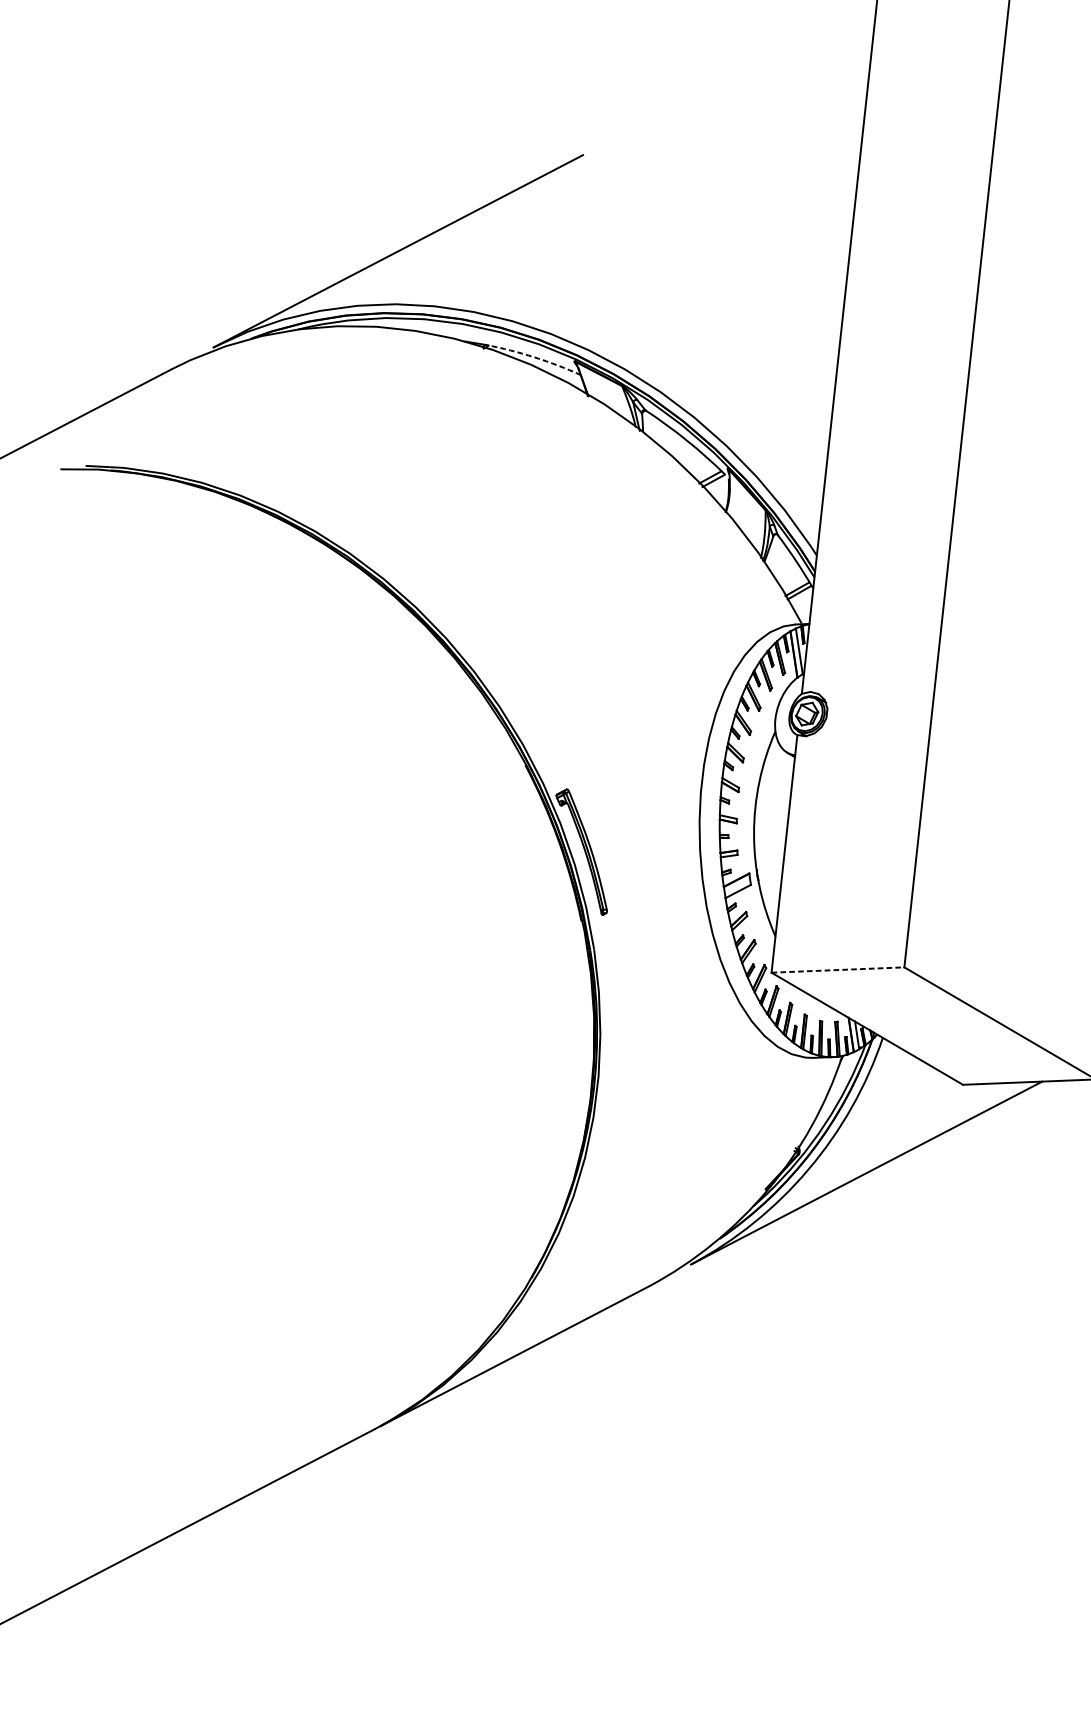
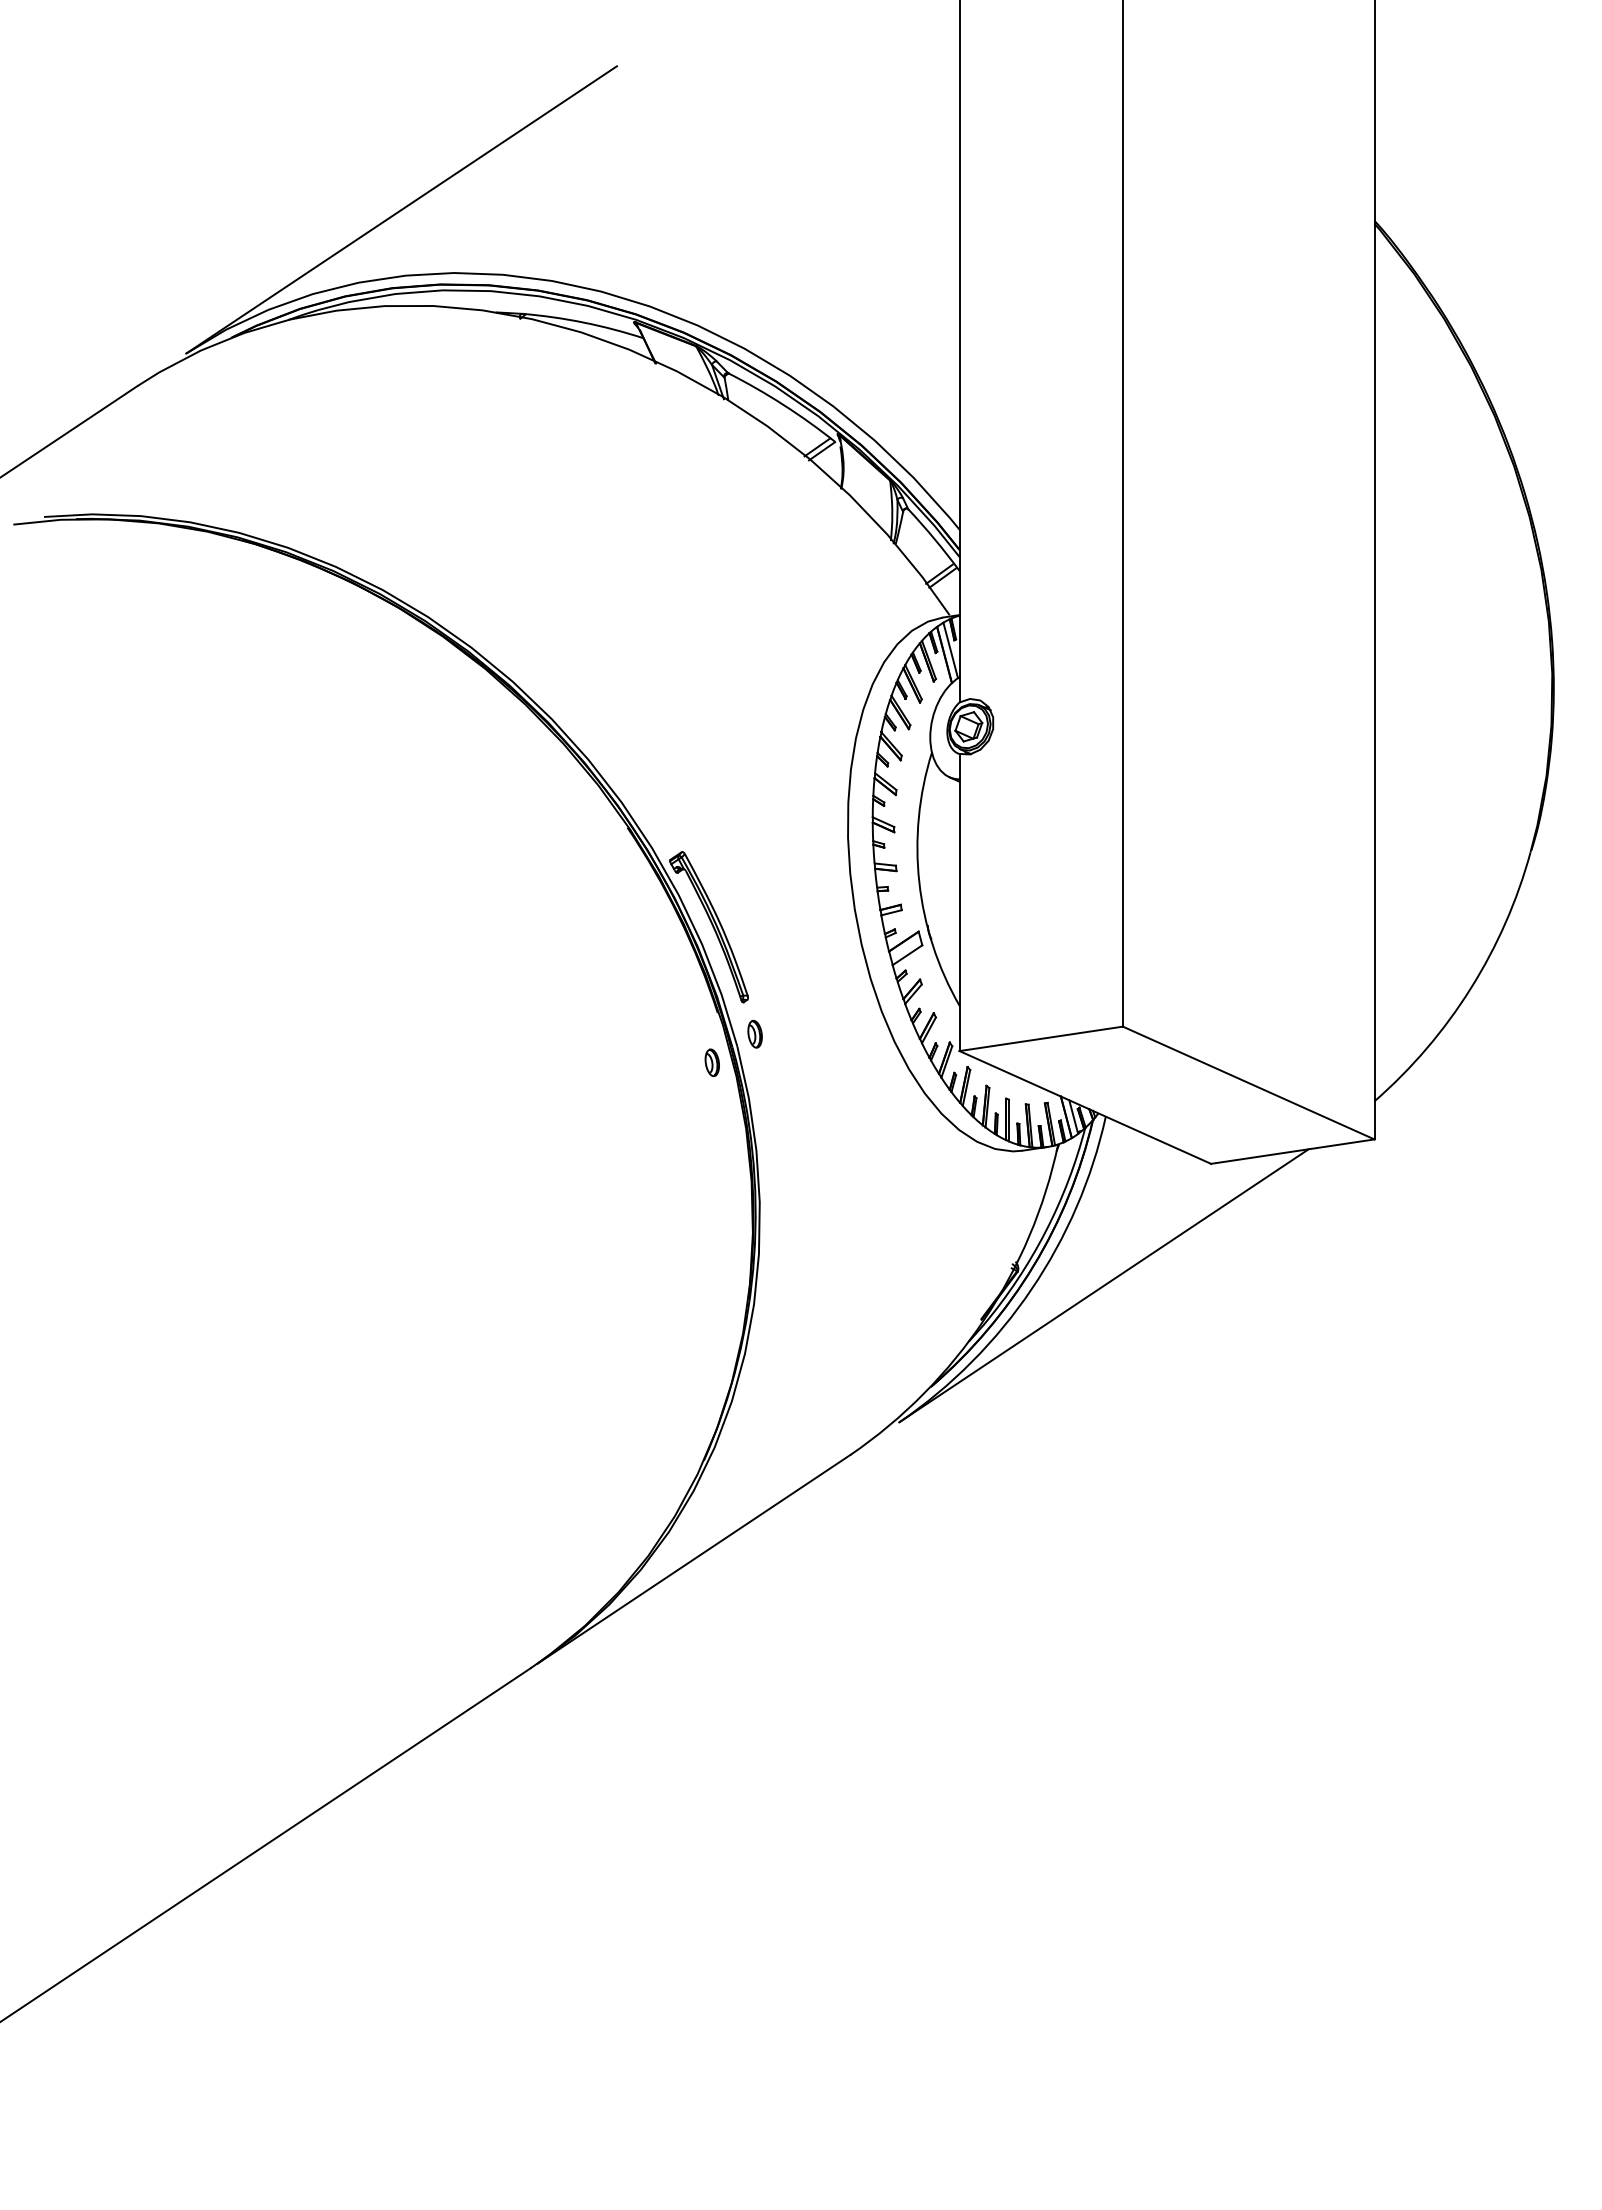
arc: (534, 357) -> (584, 322), dashed -> solid
part: (608, 941) -> (754, 1034), added
part: (572, 960) -> (711, 1062), added
line: (838, 969) -> (1041, 1038), dashed -> solid

